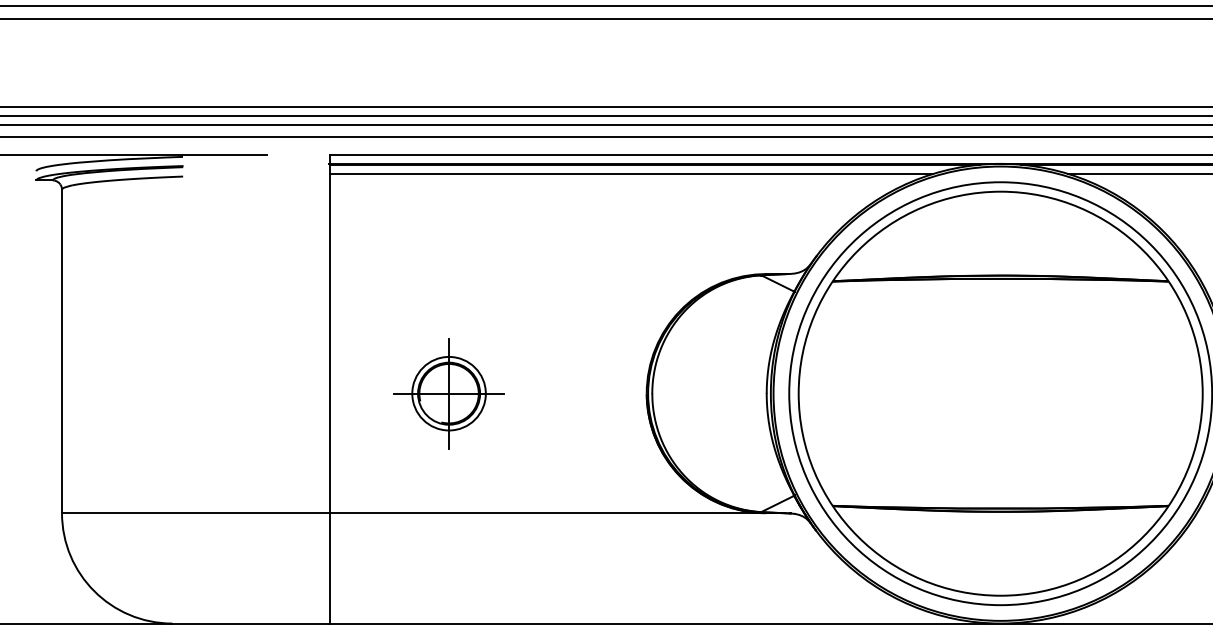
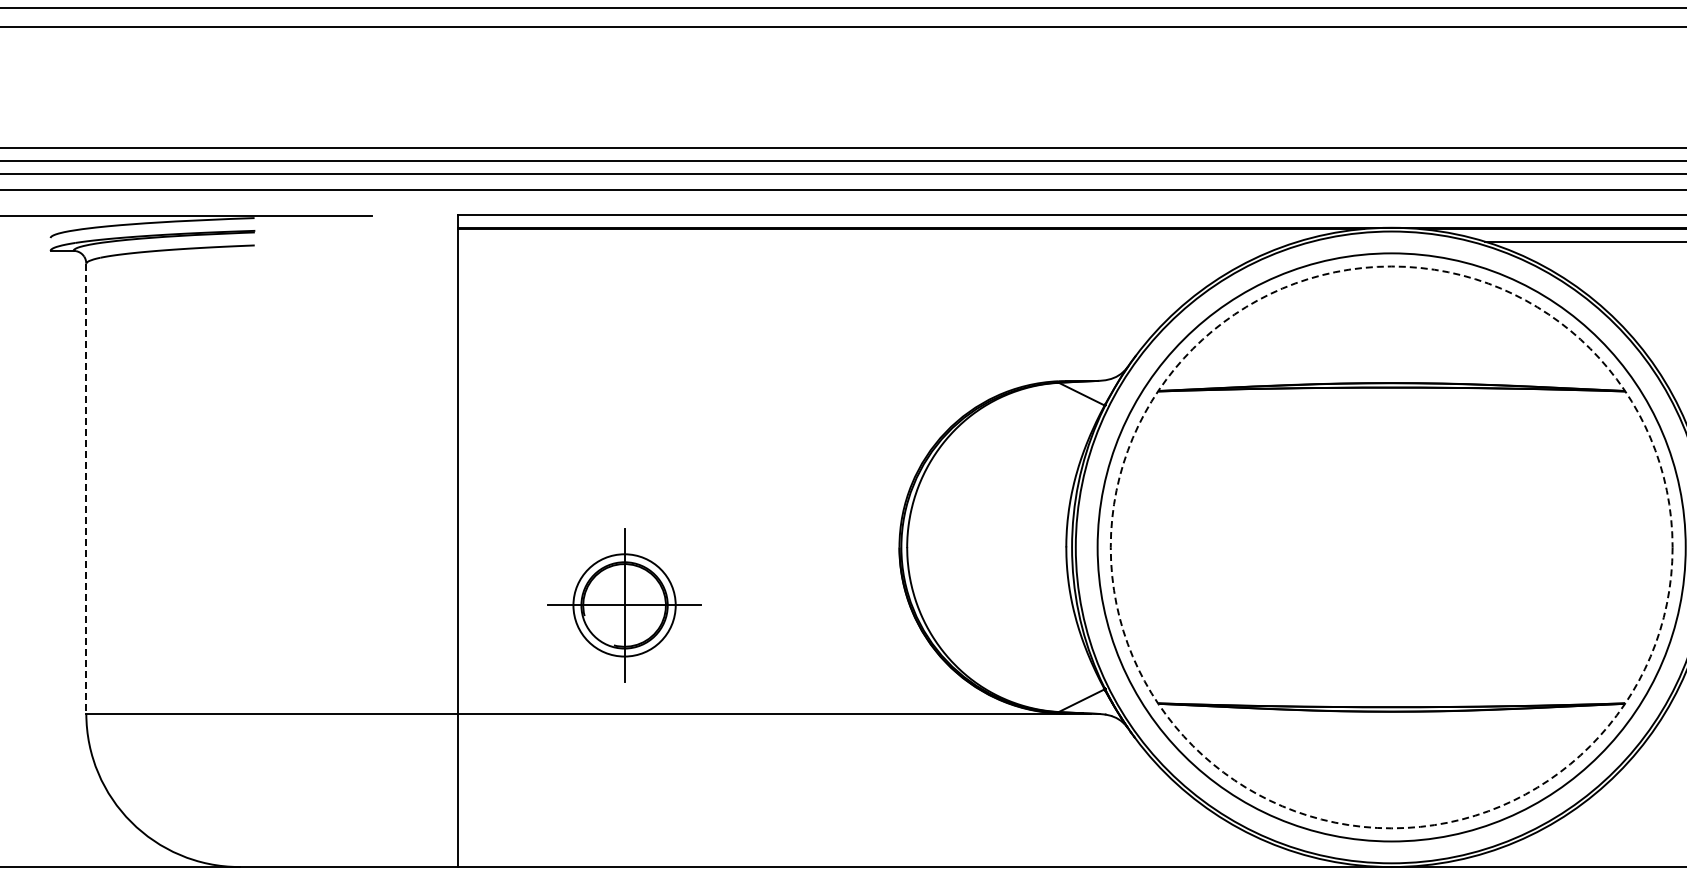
line: (631, 173) -> (878, 241), removed
line: (62, 352) -> (86, 489), solid -> dashed
part: (449, 393) -> (624, 605), moved
circle: (1000, 393) -> (1391, 547), solid -> dashed

